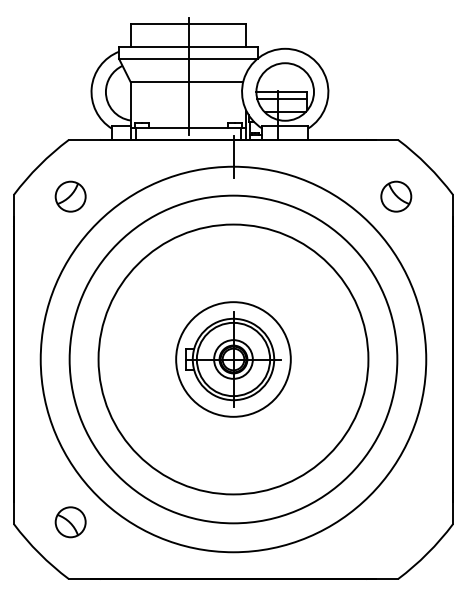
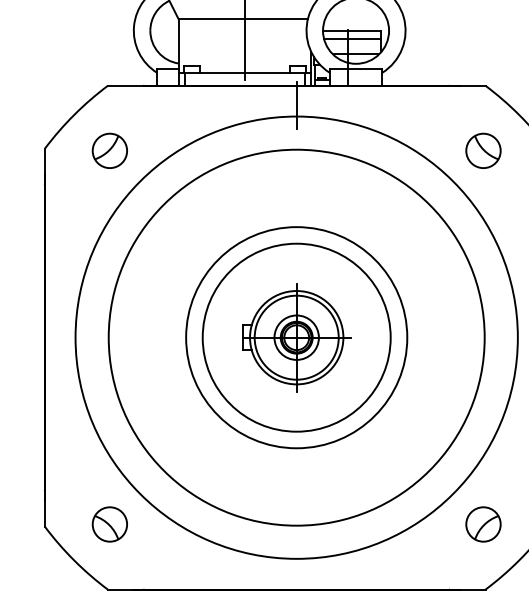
circle: (233, 359) -> (296, 337), size x0.71
circle: (233, 359) -> (296, 337), size x1.43
part: (396, 522) -> (483, 524), added

